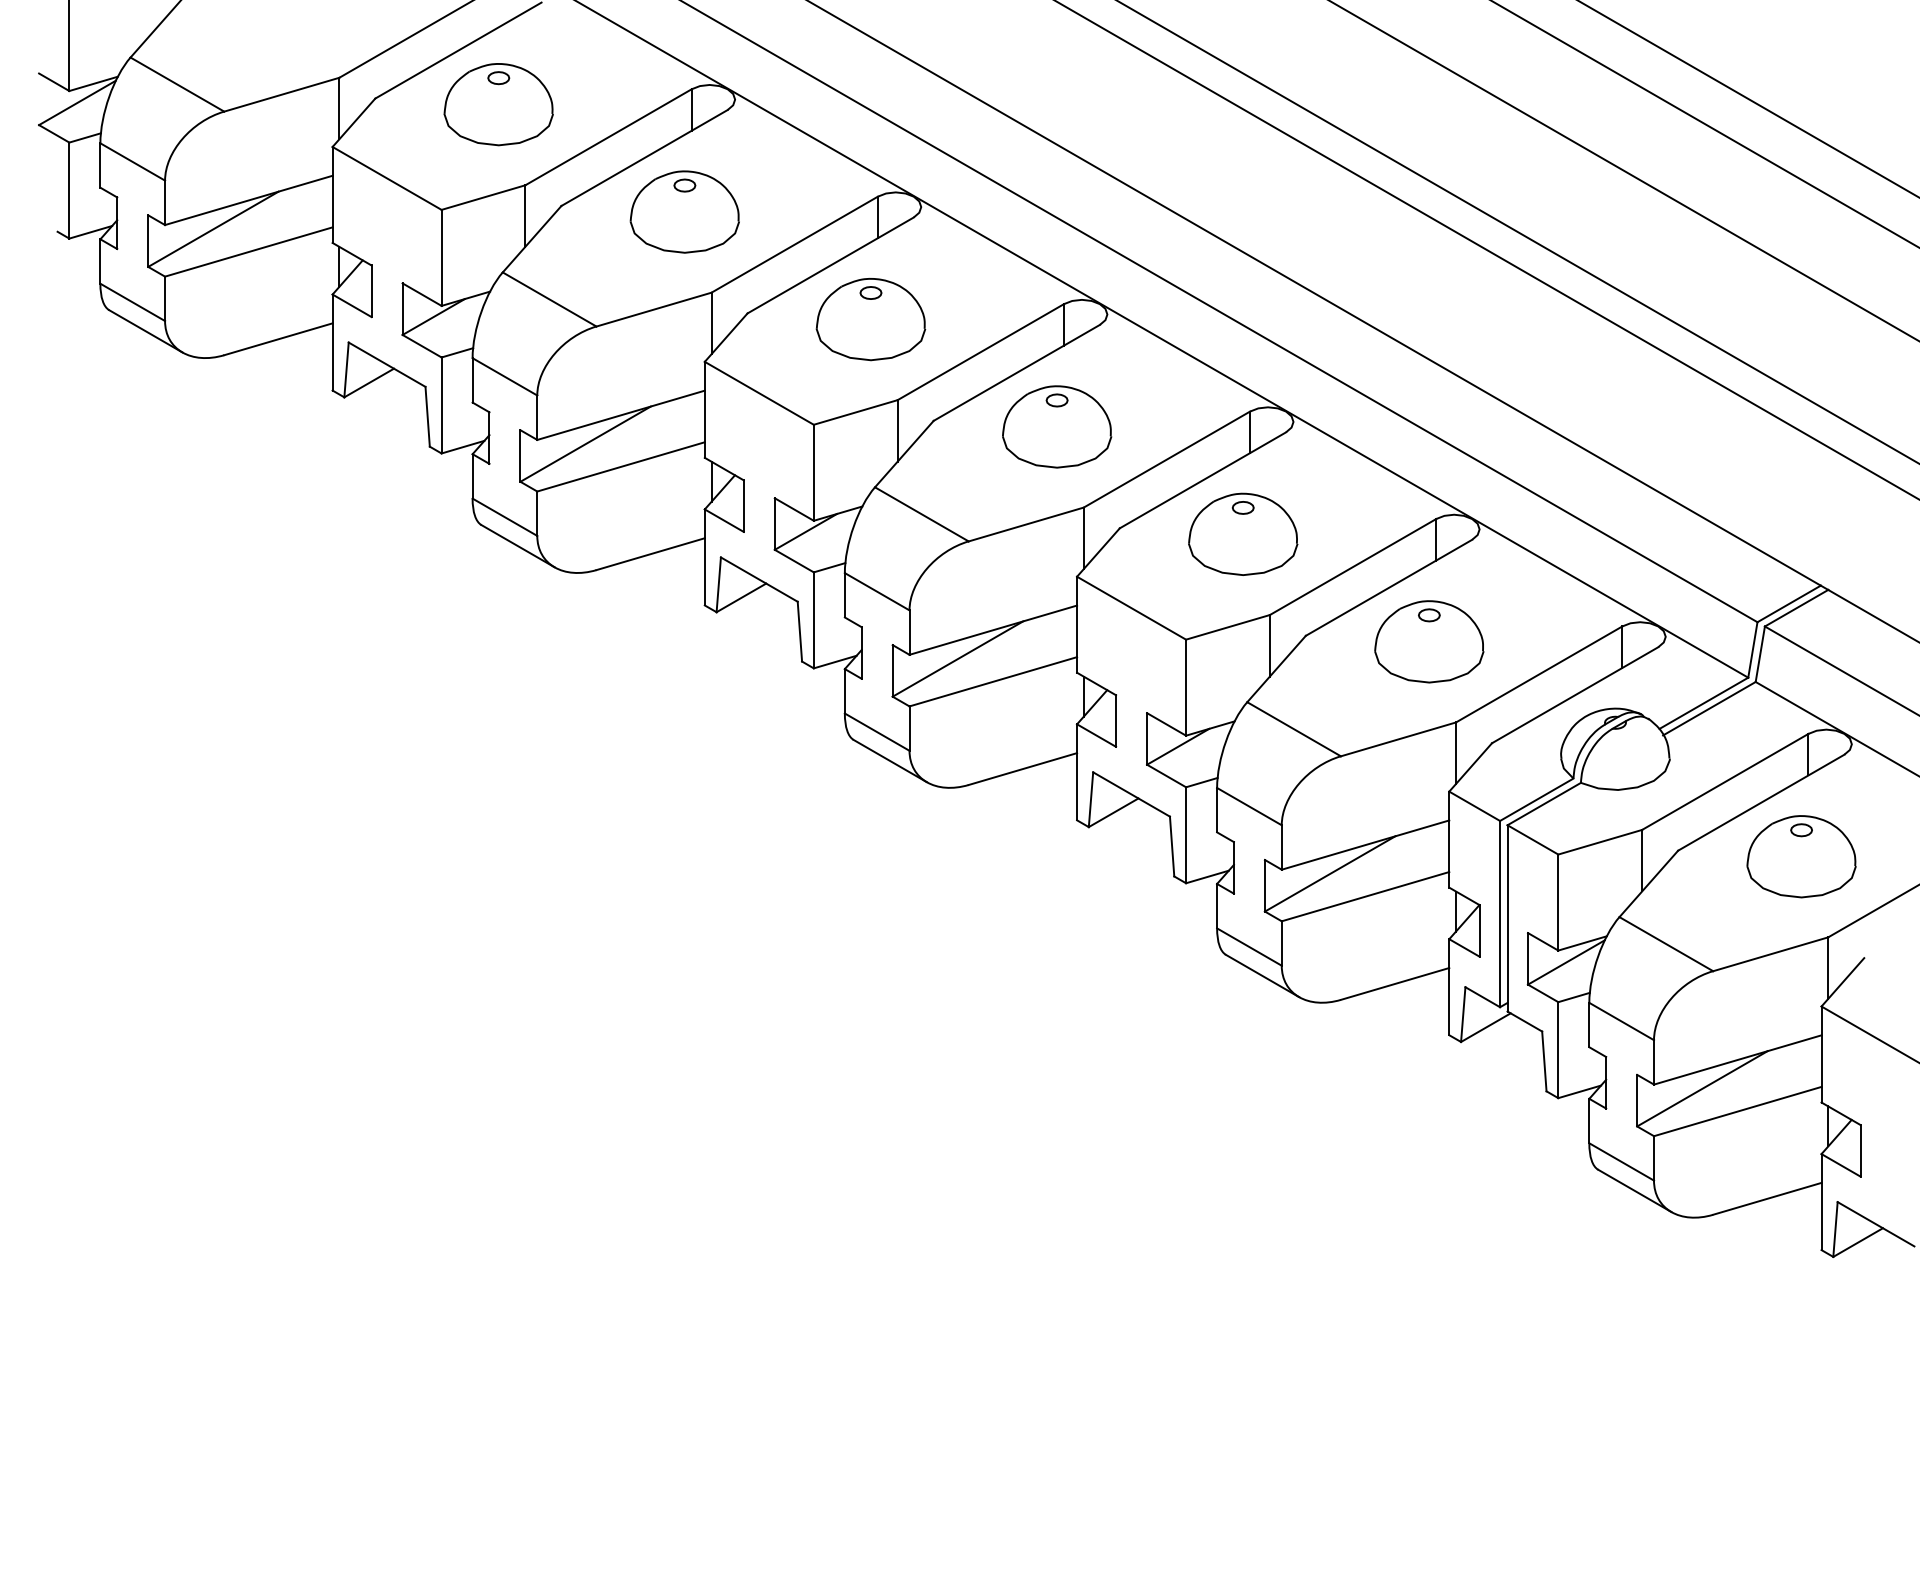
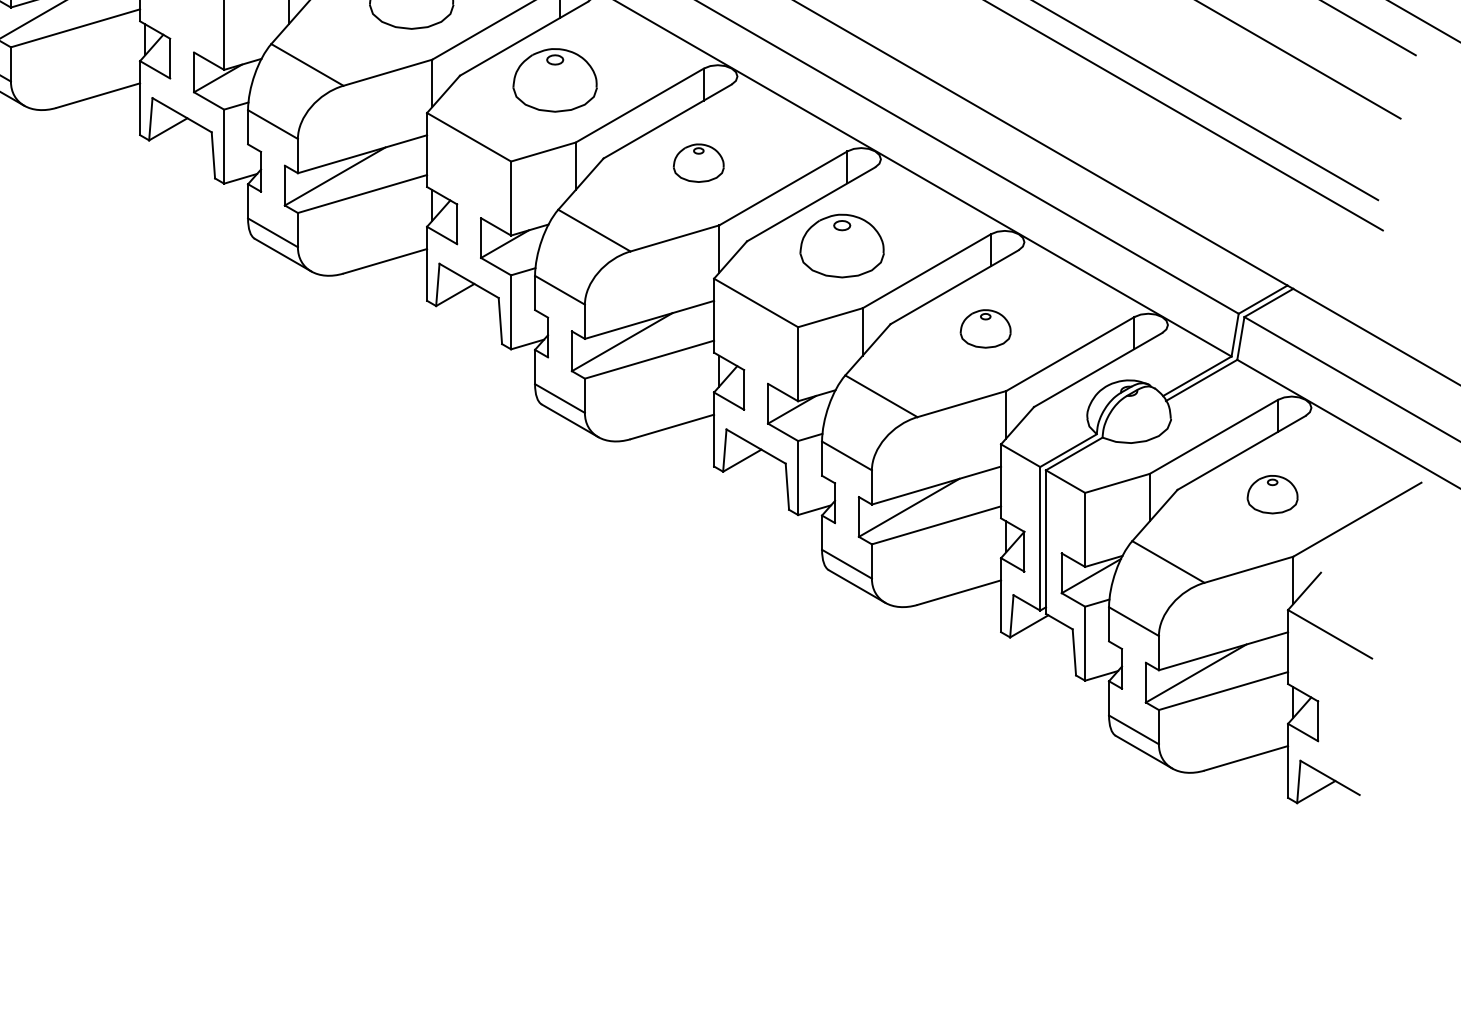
part: (1057, 426) -> (699, 162), size x0.6
part: (1429, 641) -> (985, 328), size x0.6
part: (1801, 856) -> (1272, 494), size x0.6

